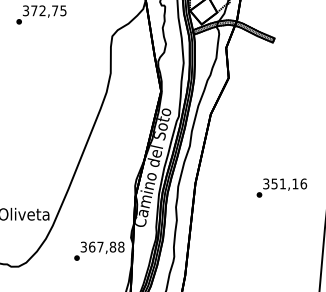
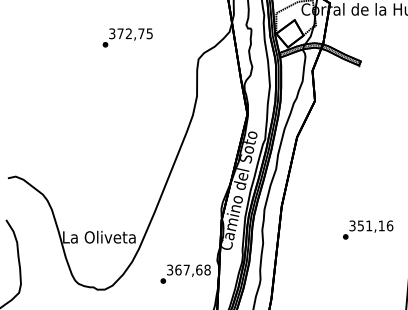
text: (282, 187) -> (368, 229), moved
text: (113, 246) -> (199, 269), 367,88 -> 367,68

